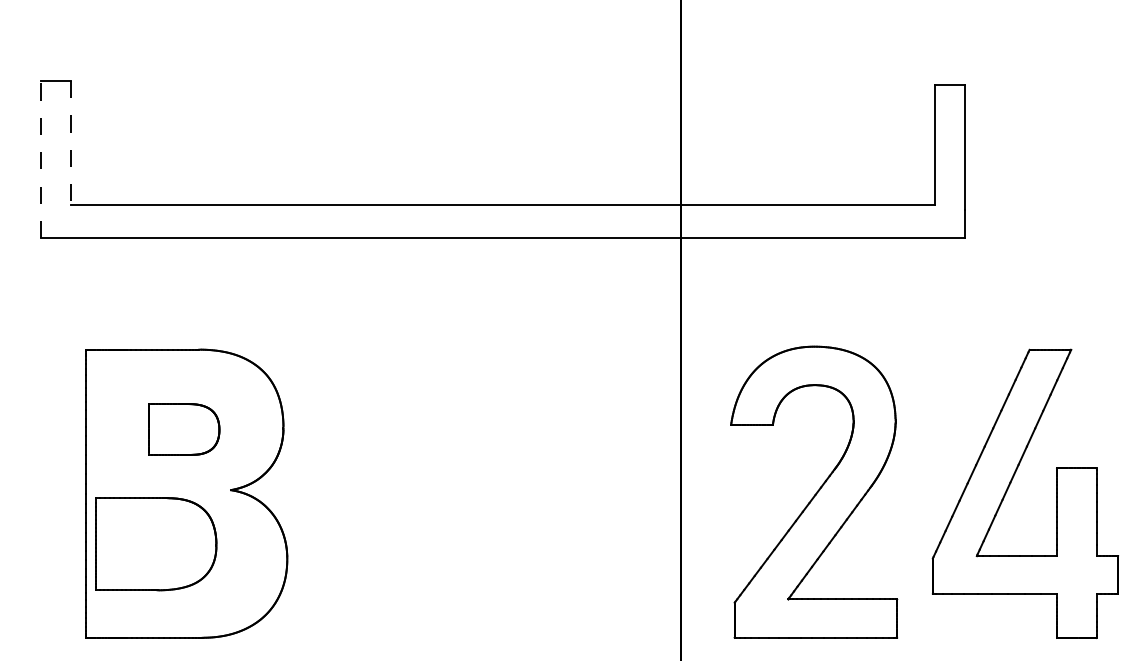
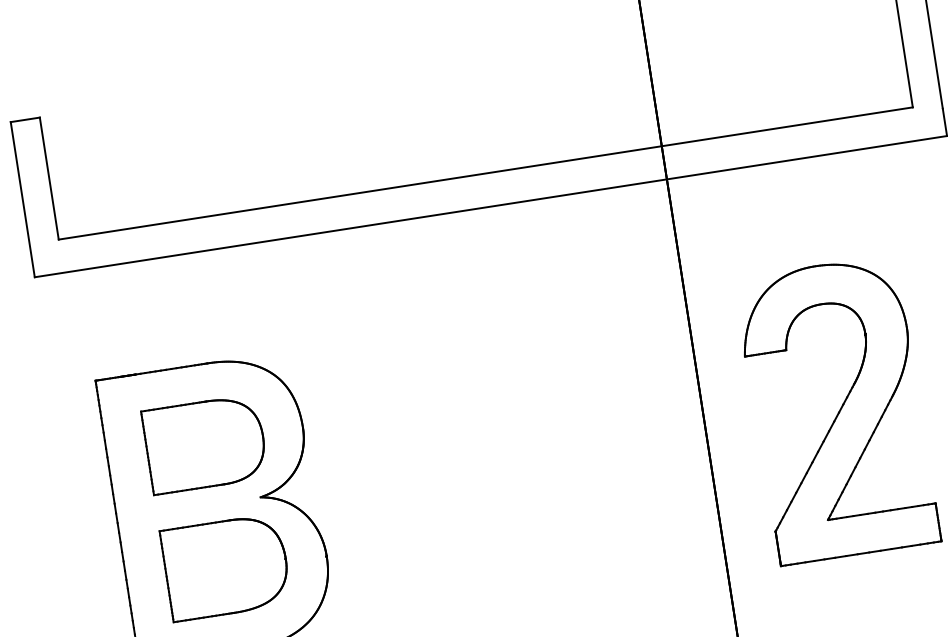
line: (70, 142) -> (48, 178), dashed -> solid
line: (41, 159) -> (22, 199), dashed -> solid
part: (184, 429) -> (205, 444), size x1.67
part: (156, 544) -> (226, 567), moved

